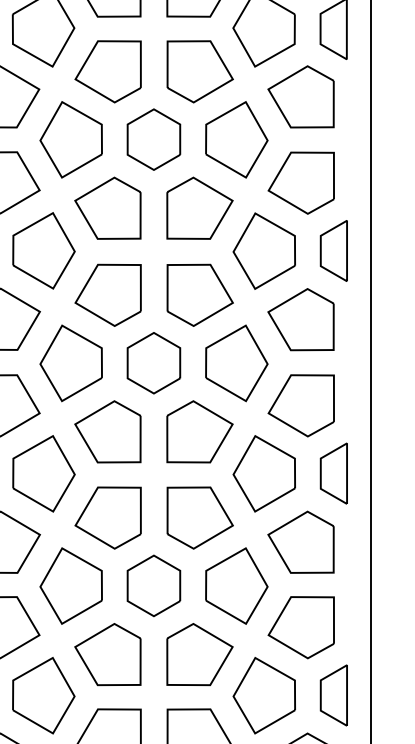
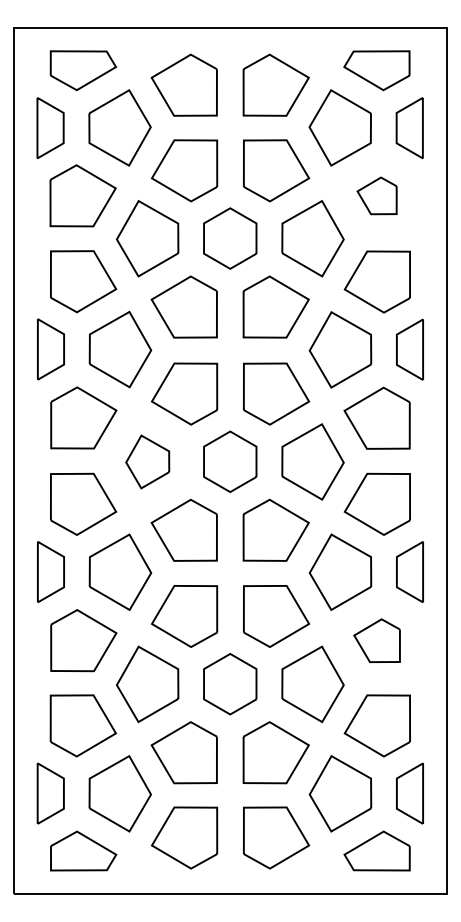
part: (300, 96) -> (376, 195), size x0.6
part: (71, 362) -> (147, 461), size x0.7
part: (300, 542) -> (376, 640), size x0.7

